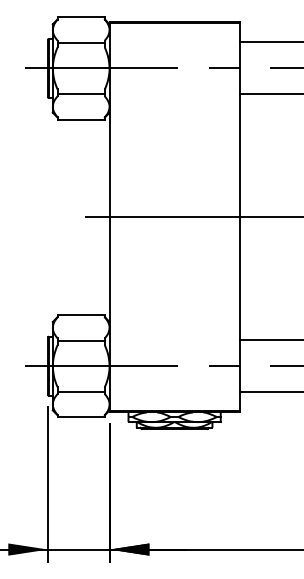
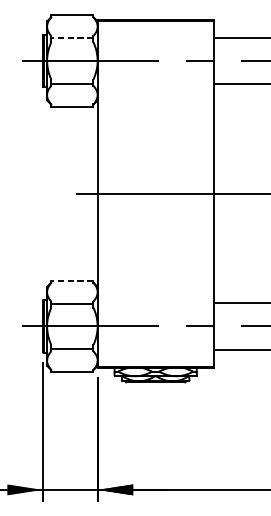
line: (81, 42) -> (72, 37), solid -> dashed
line: (81, 315) -> (72, 281), solid -> dashed

